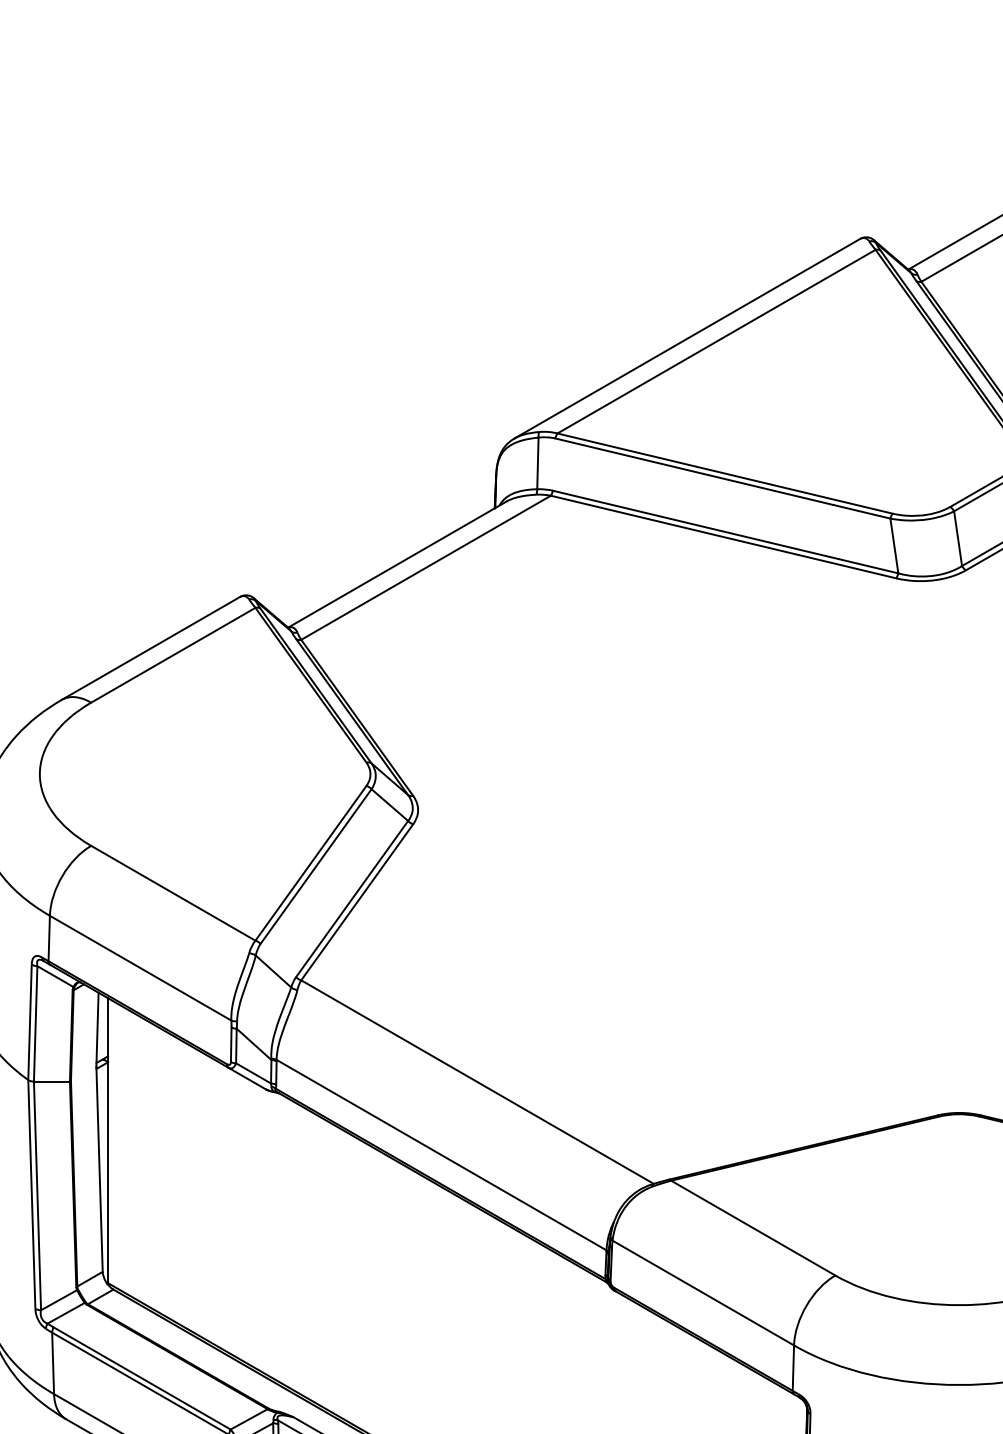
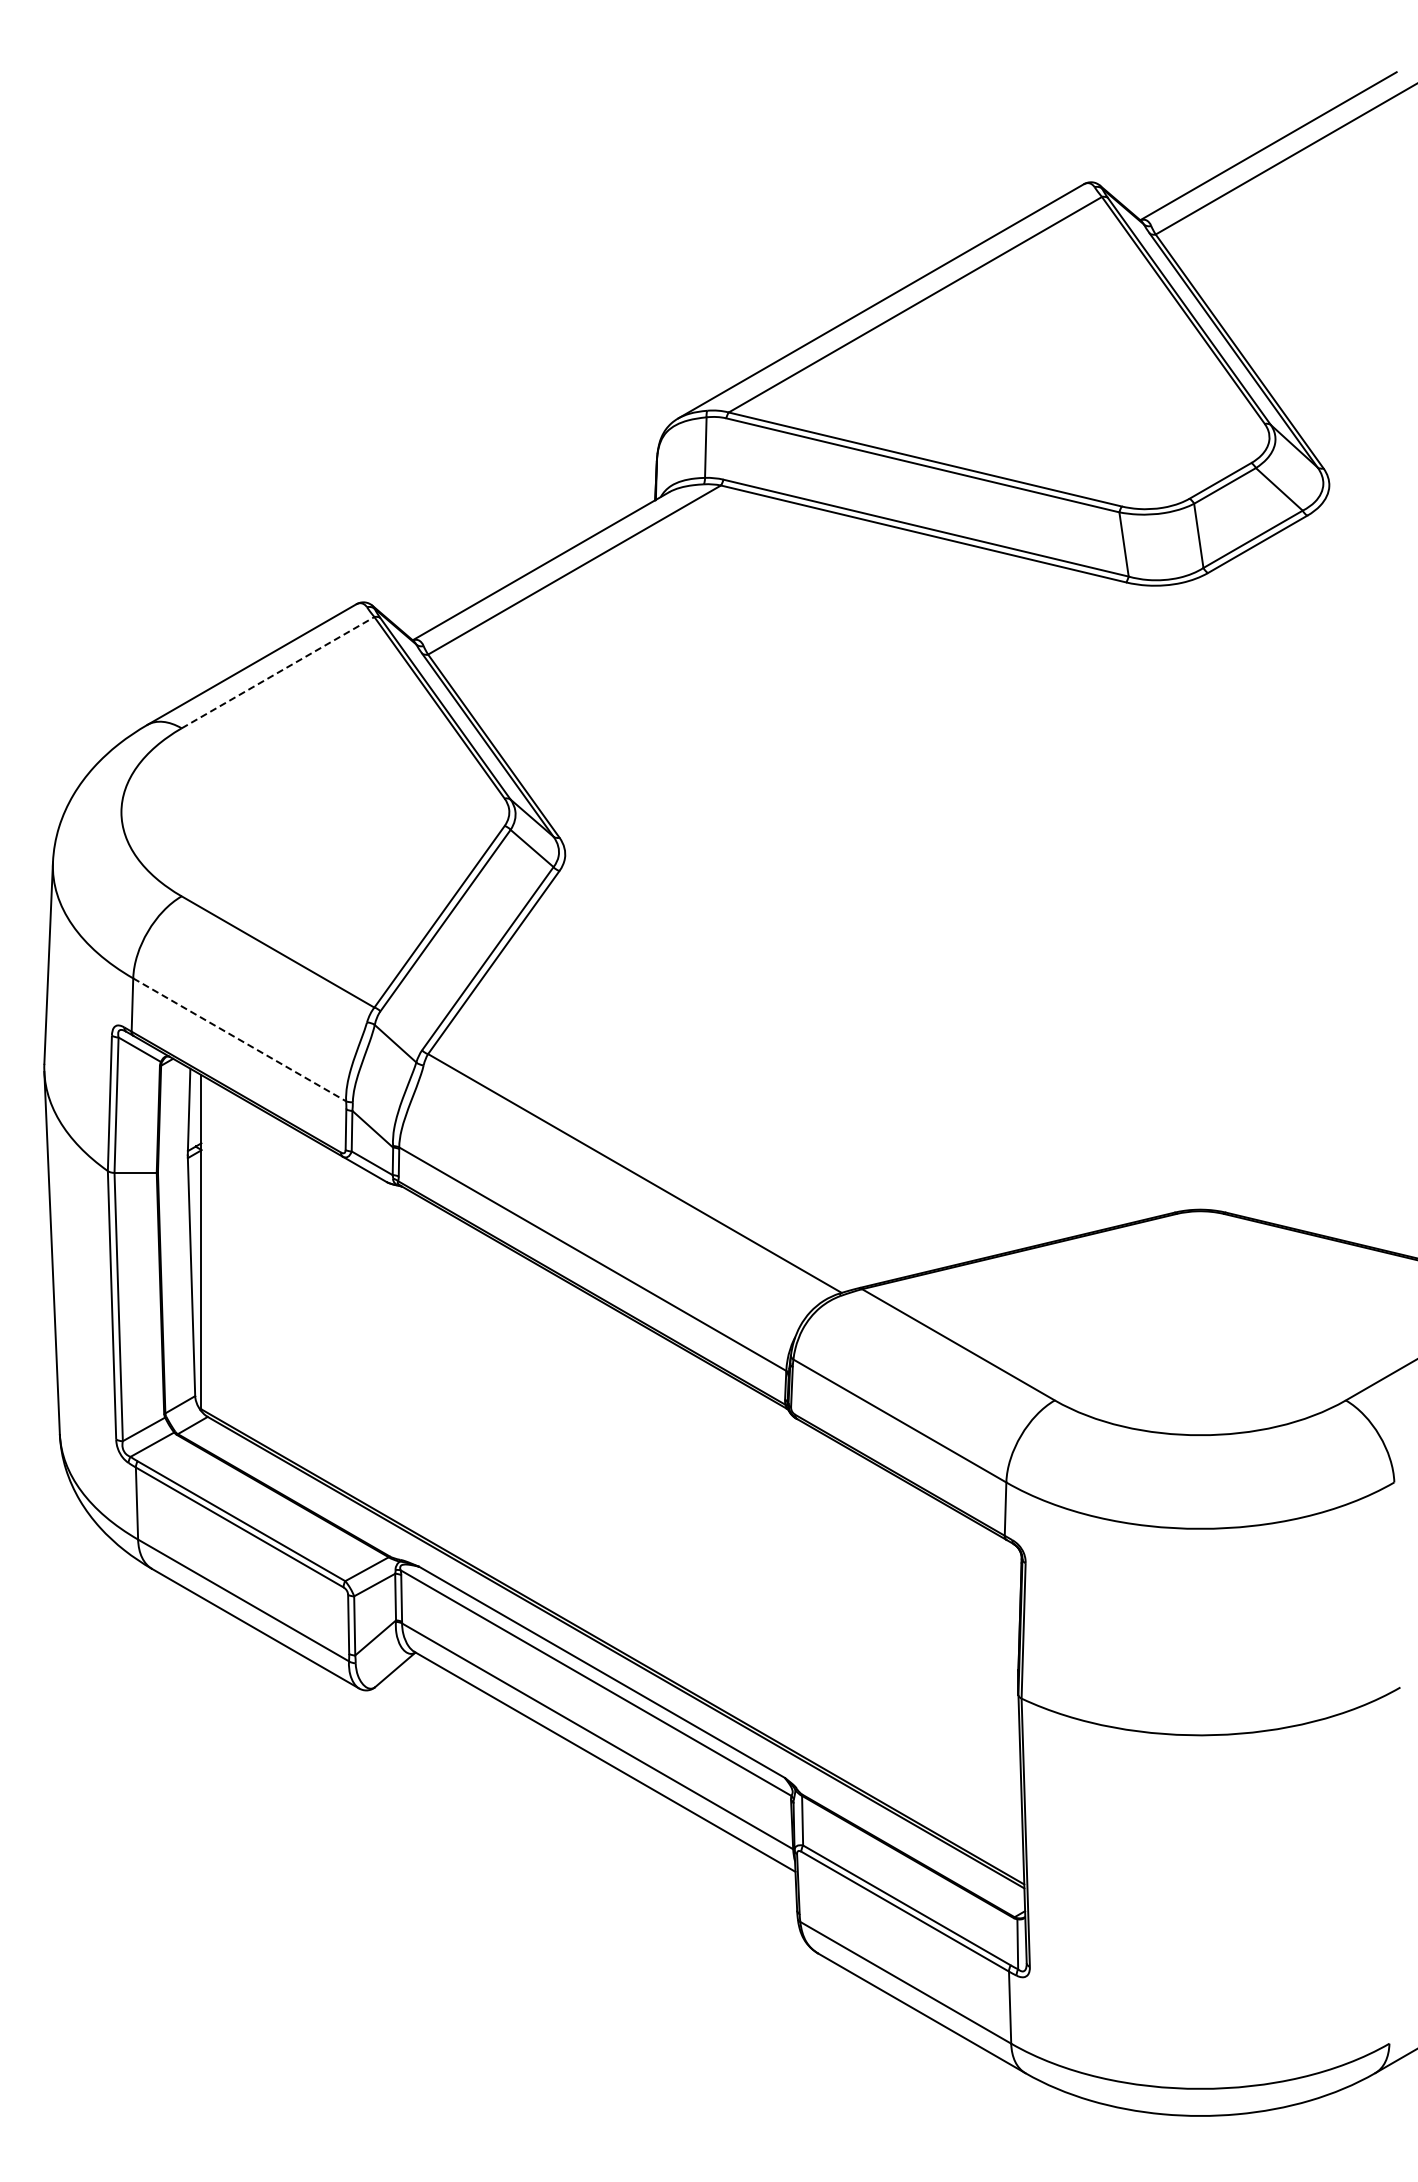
line: (173, 655) -> (278, 672), solid -> dashed
line: (140, 967) -> (239, 1039), solid -> dashed

